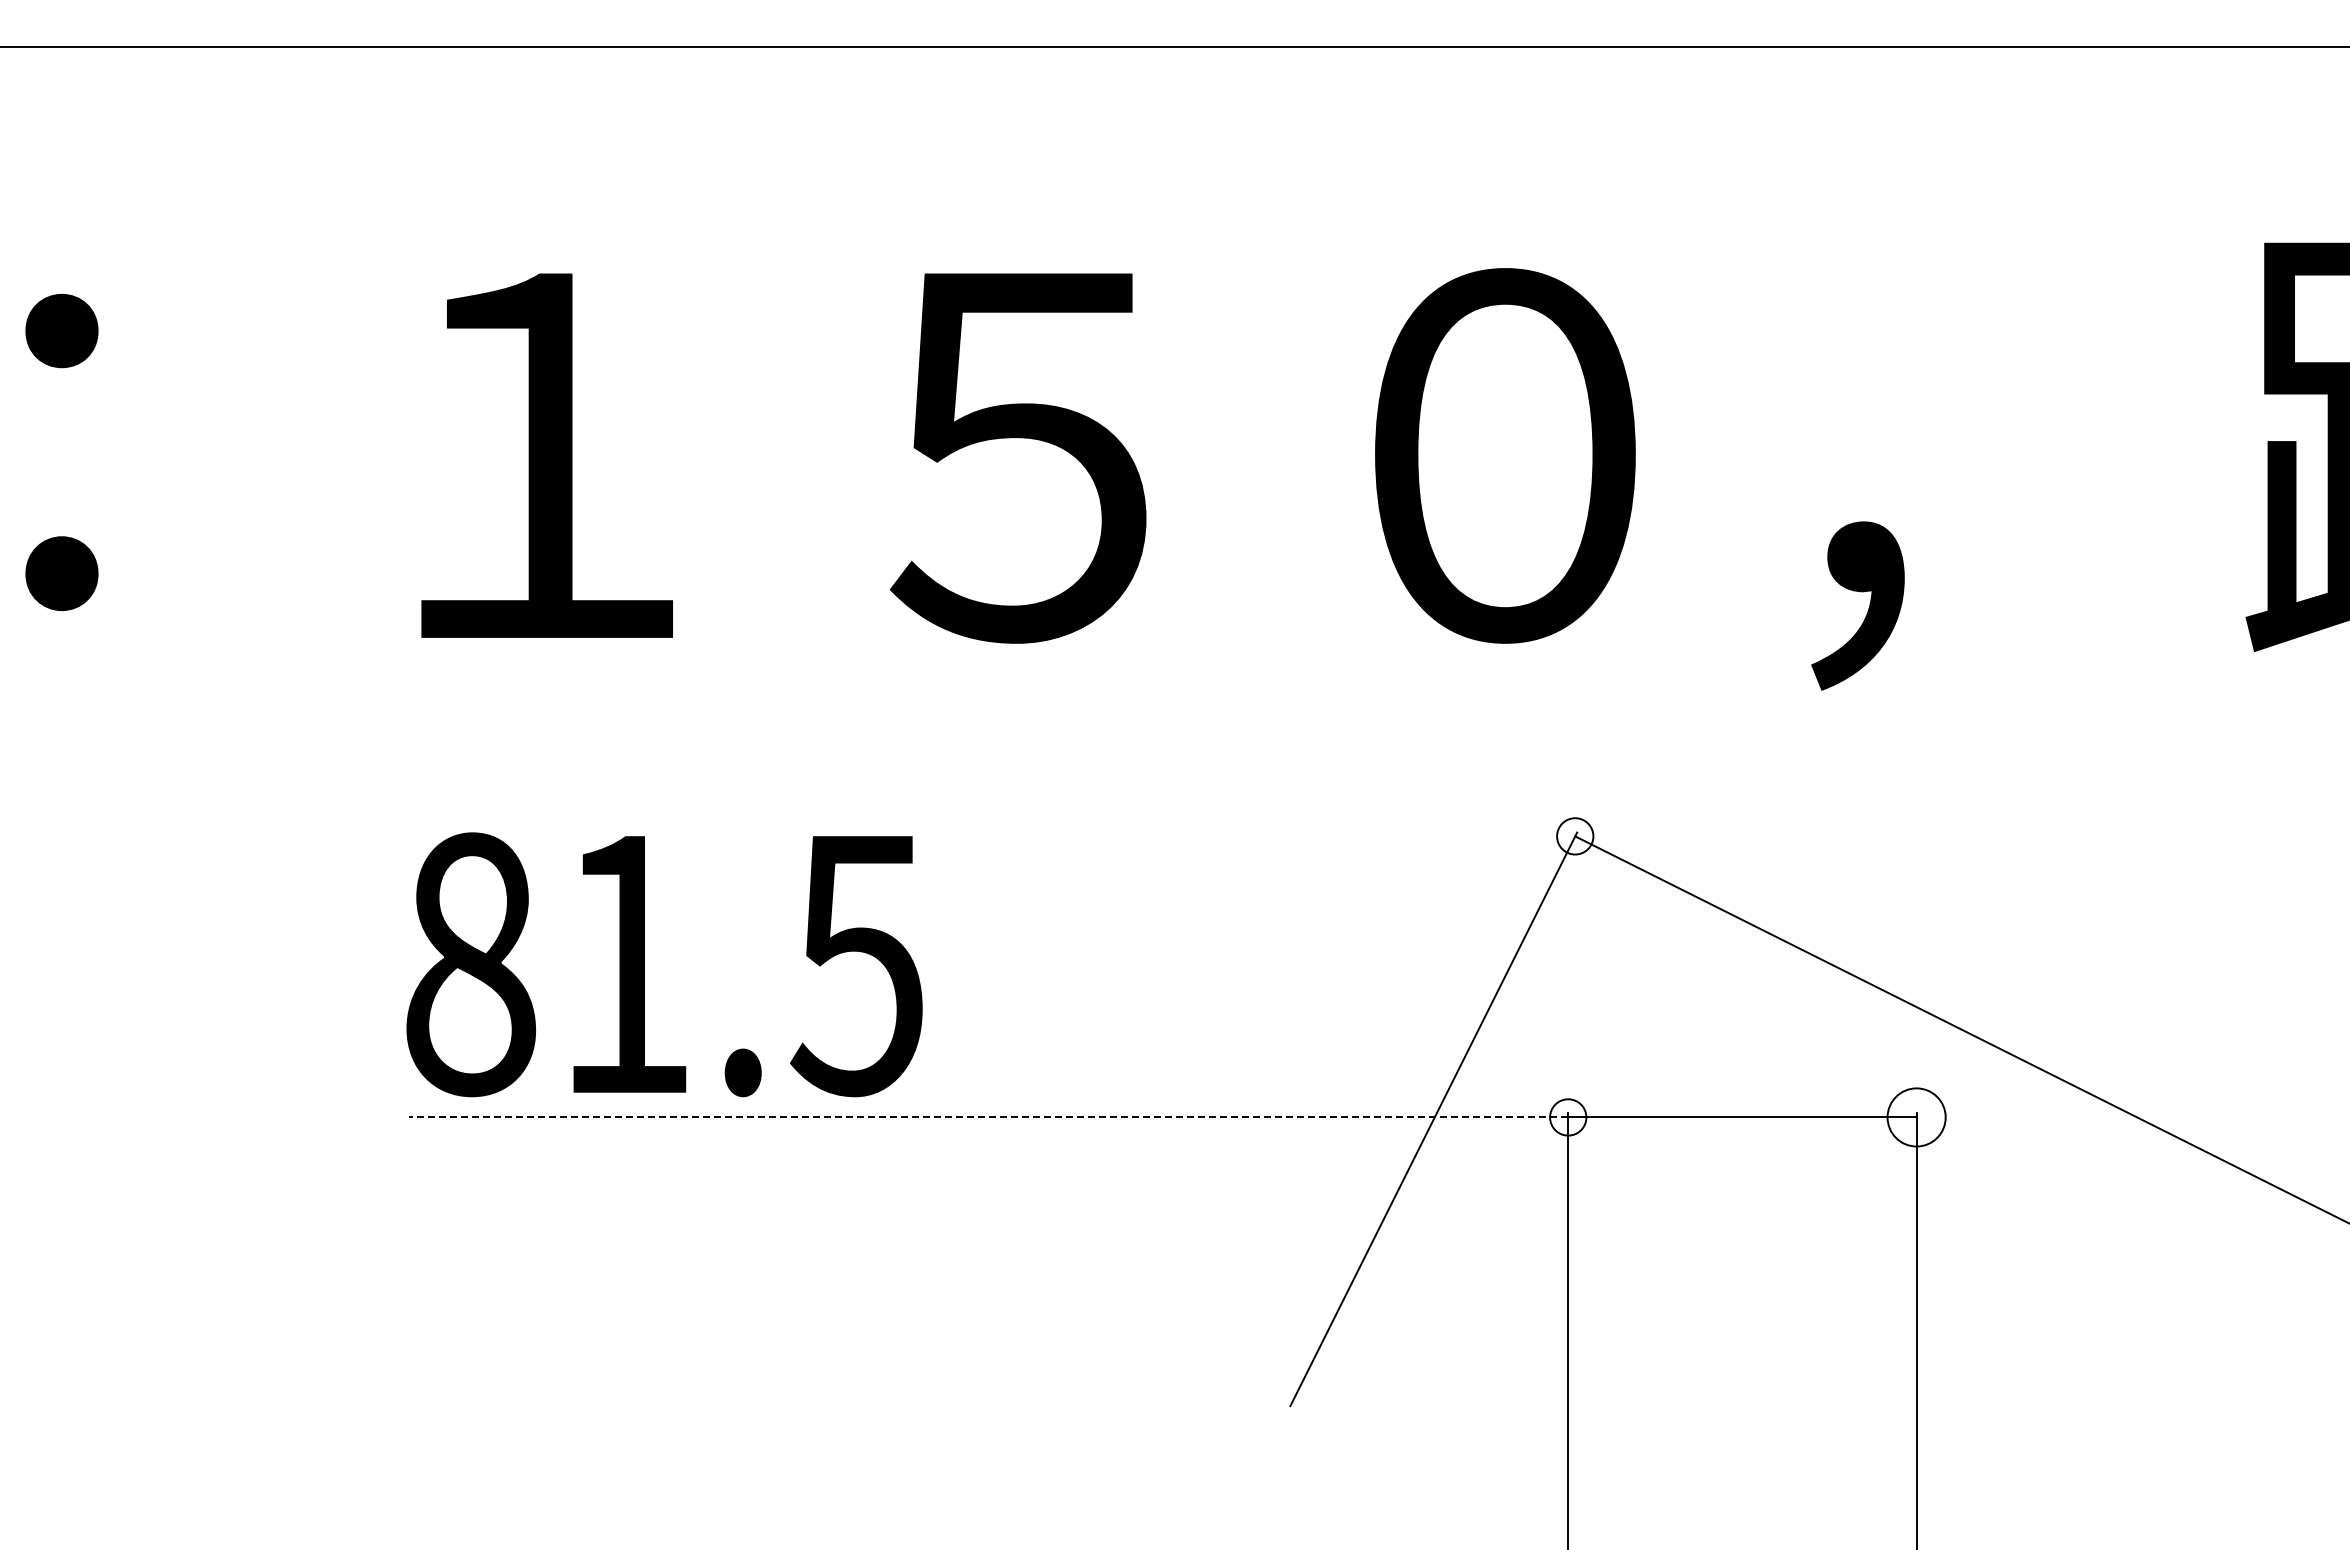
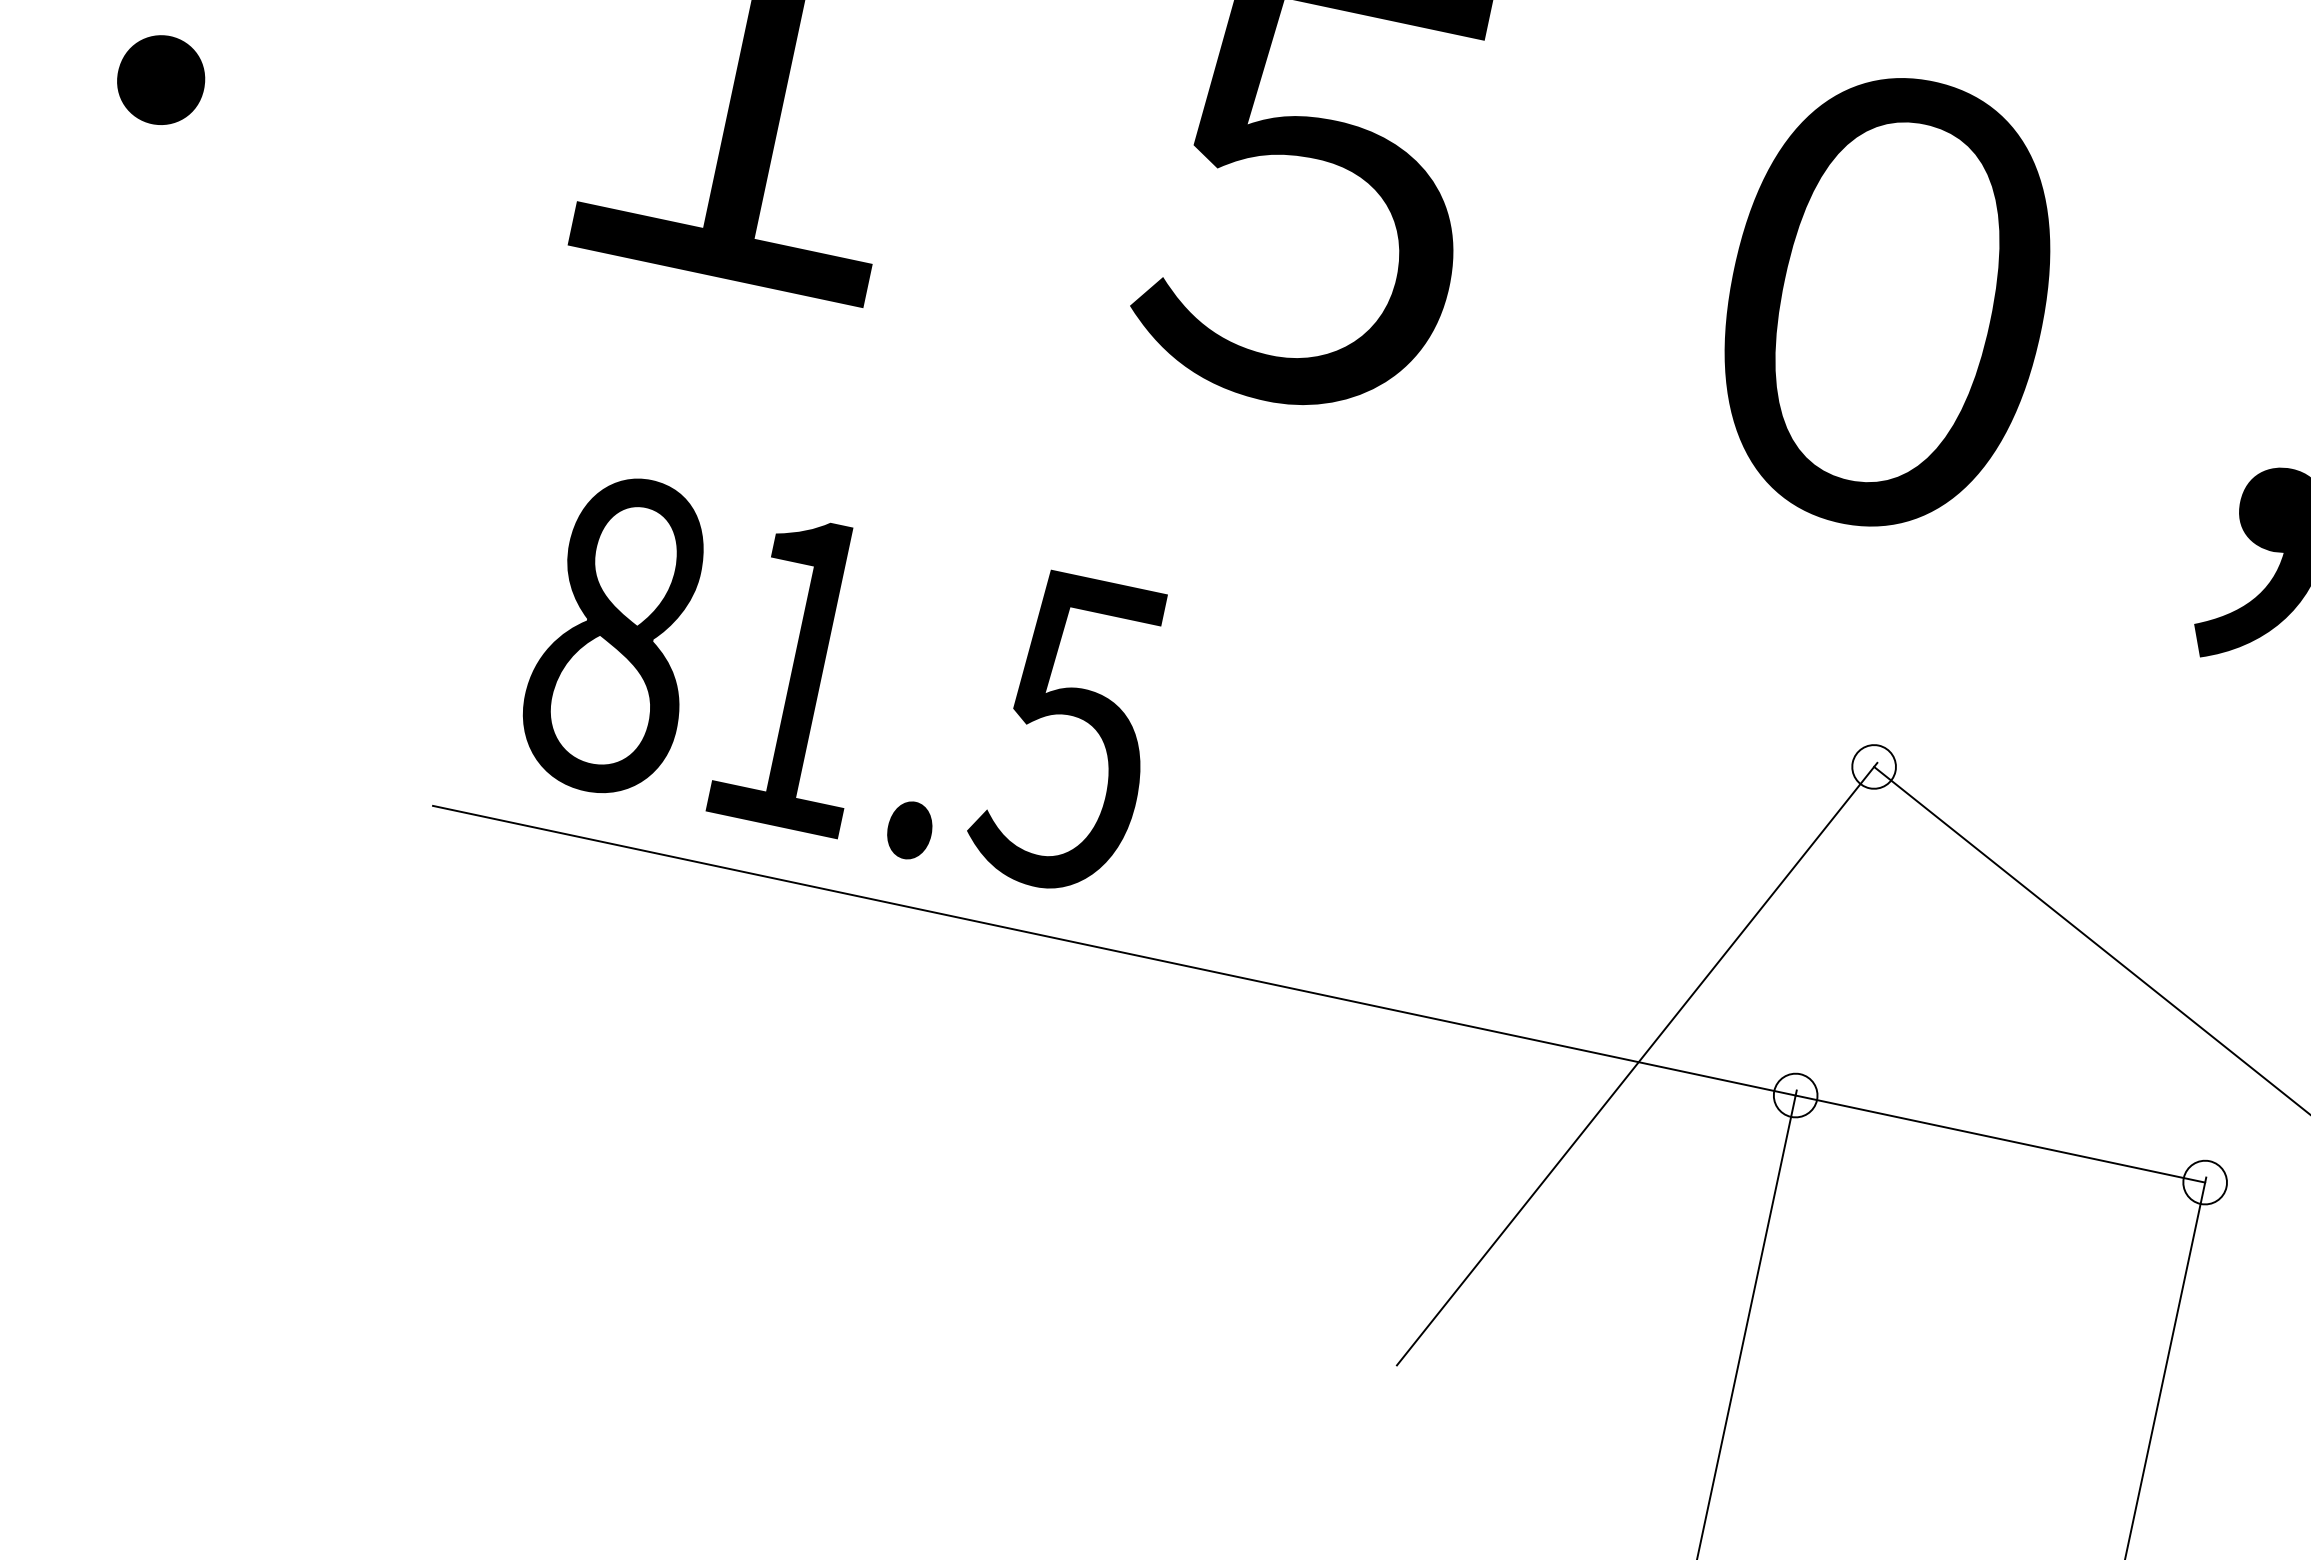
text: (664, 964) -> (844, 683), moved
line: (988, 1117) -> (1114, 950), dashed -> solid
circle: (1916, 1117) -> (2204, 1182), size x0.62

